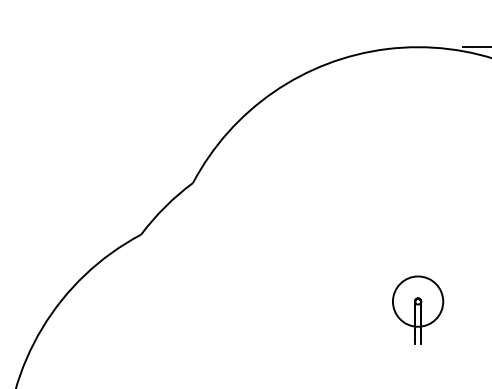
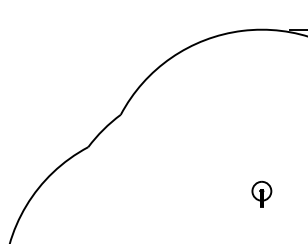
part: (417, 310) -> (261, 194), size x0.6

